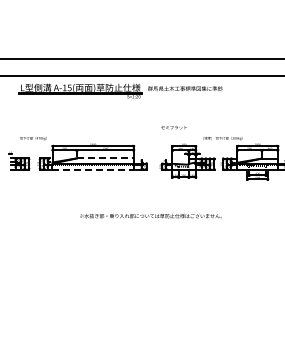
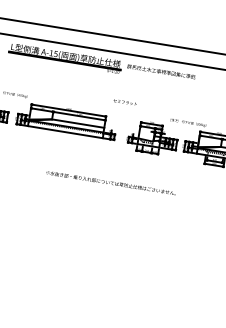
text: (173, 127) -> (124, 102), moved
line: (105, 158) -> (78, 123), dashed -> solid
line: (93, 169) -> (65, 132), dashed -> solid

